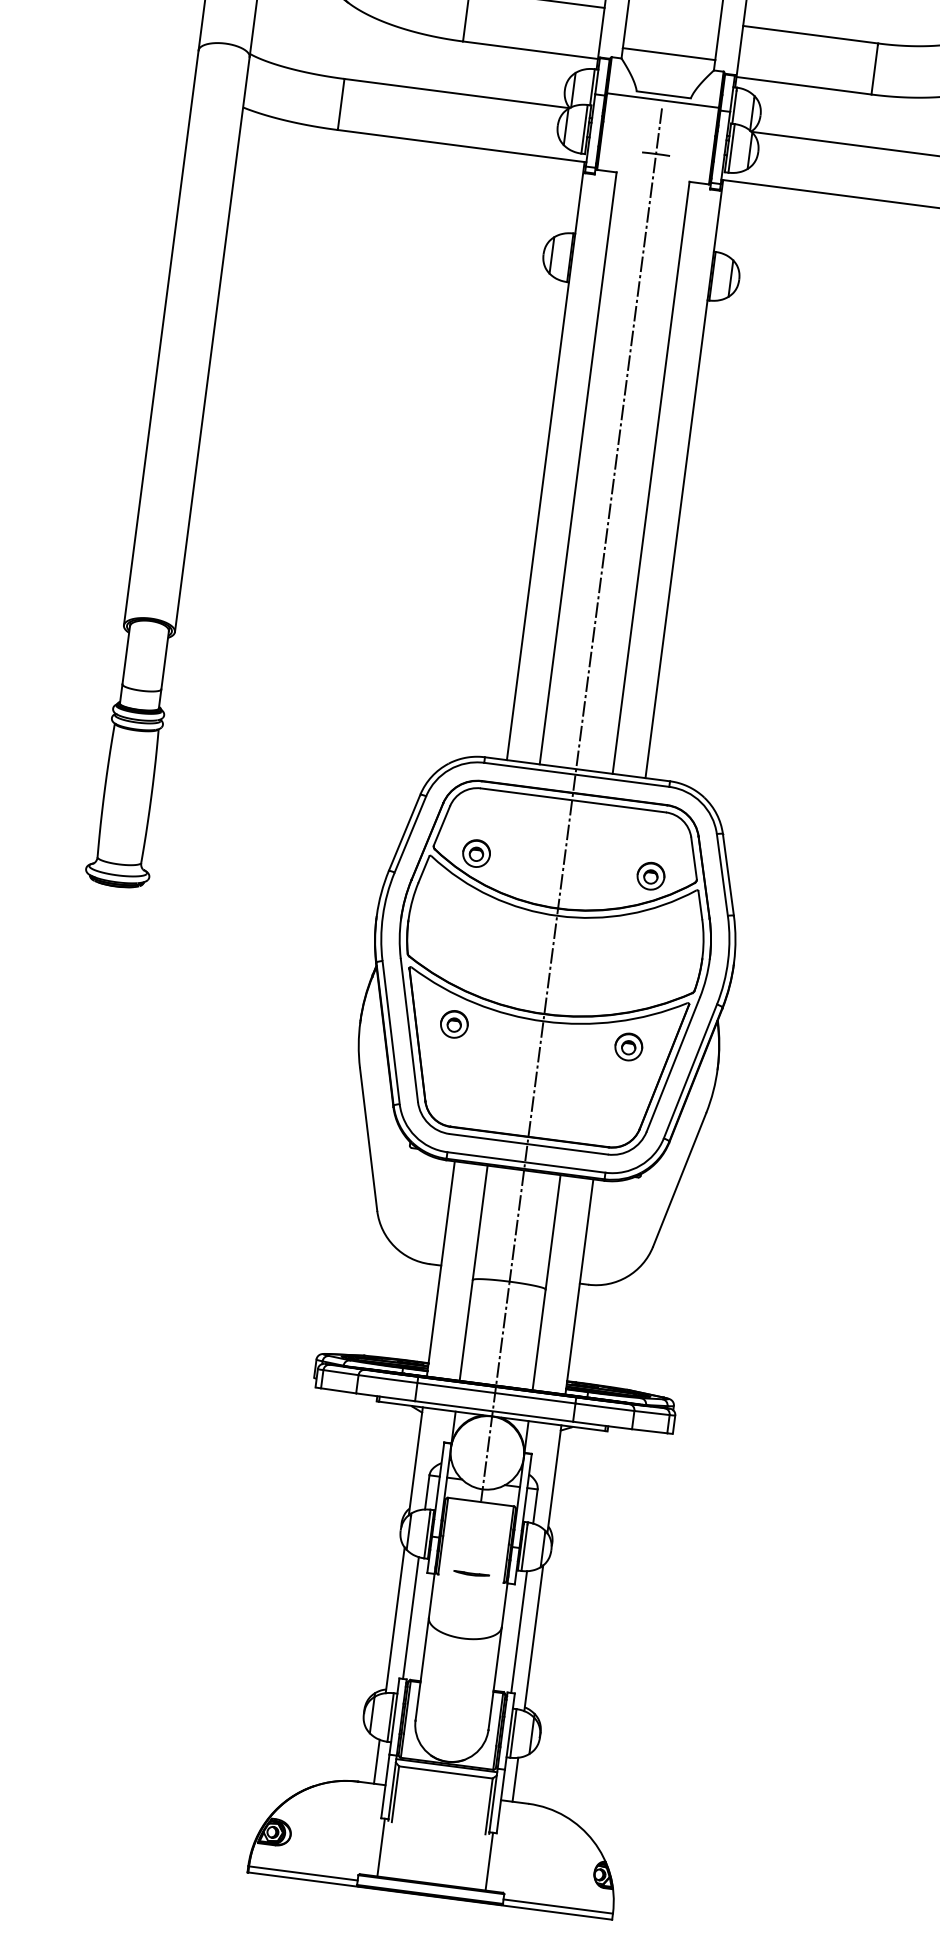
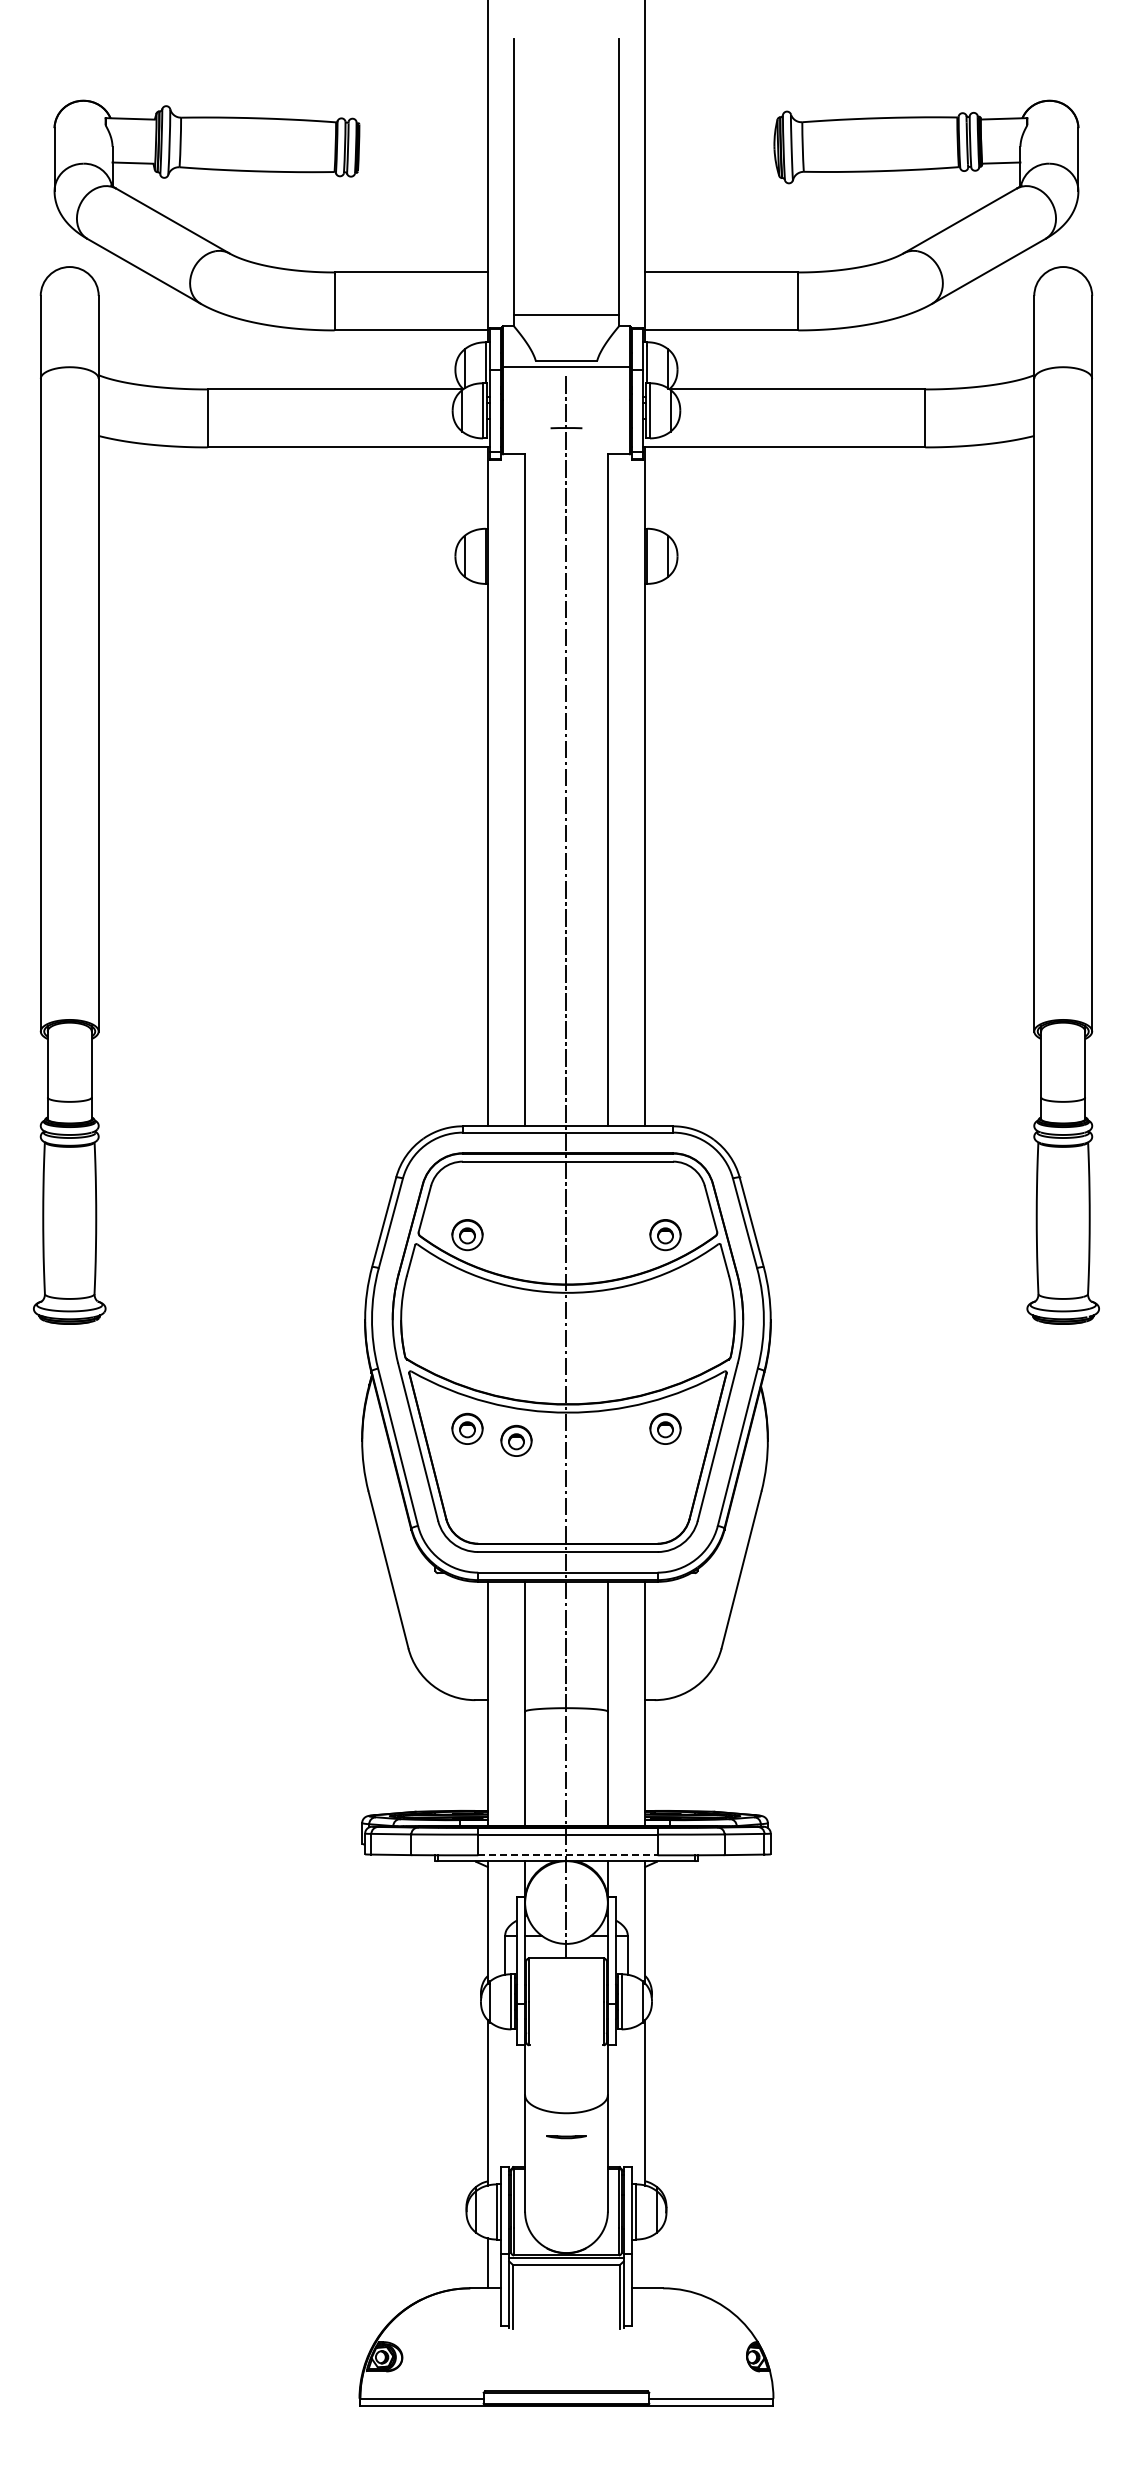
part: (496, 1040) -> (516, 1440), added
line: (493, 1411) -> (567, 1855), solid -> dashed
line: (471, 1574) -> (566, 2137), moved
line: (411, 1617) -> (505, 2097), removed
line: (518, 1631) -> (627, 2097), removed
line: (515, 1779) -> (645, 2263), removed
line: (381, 1847) -> (505, 2358), removed
line: (488, 1861) -> (627, 2358), removed

